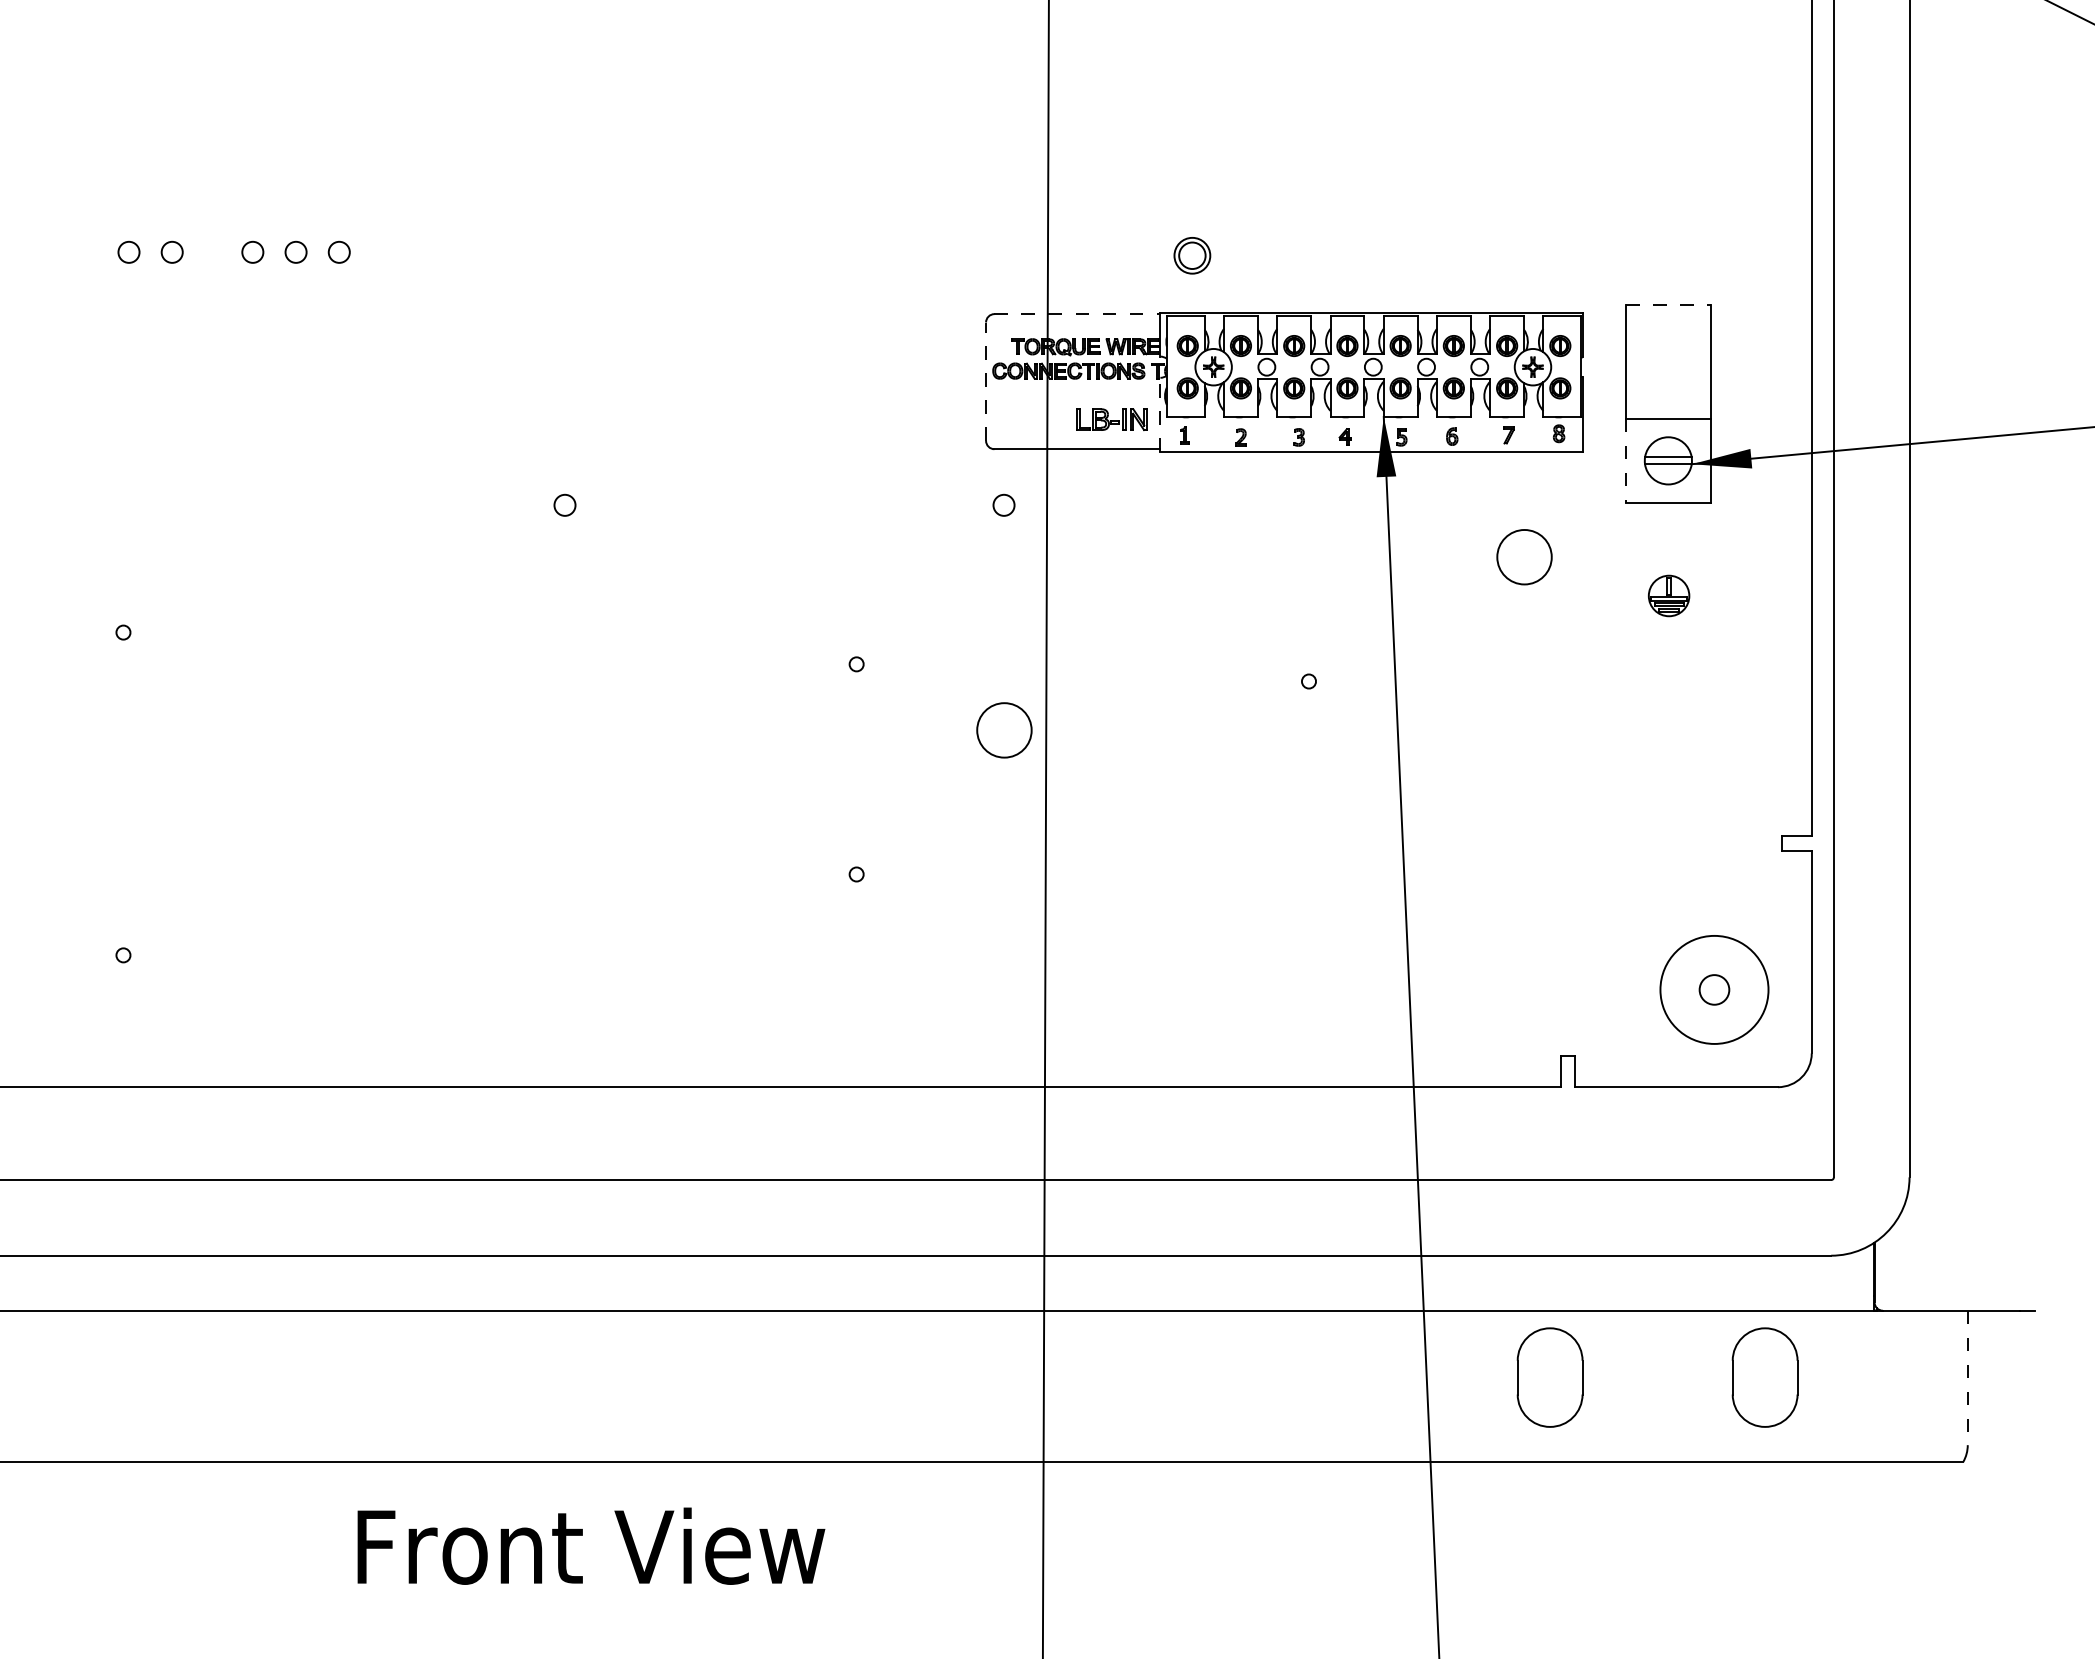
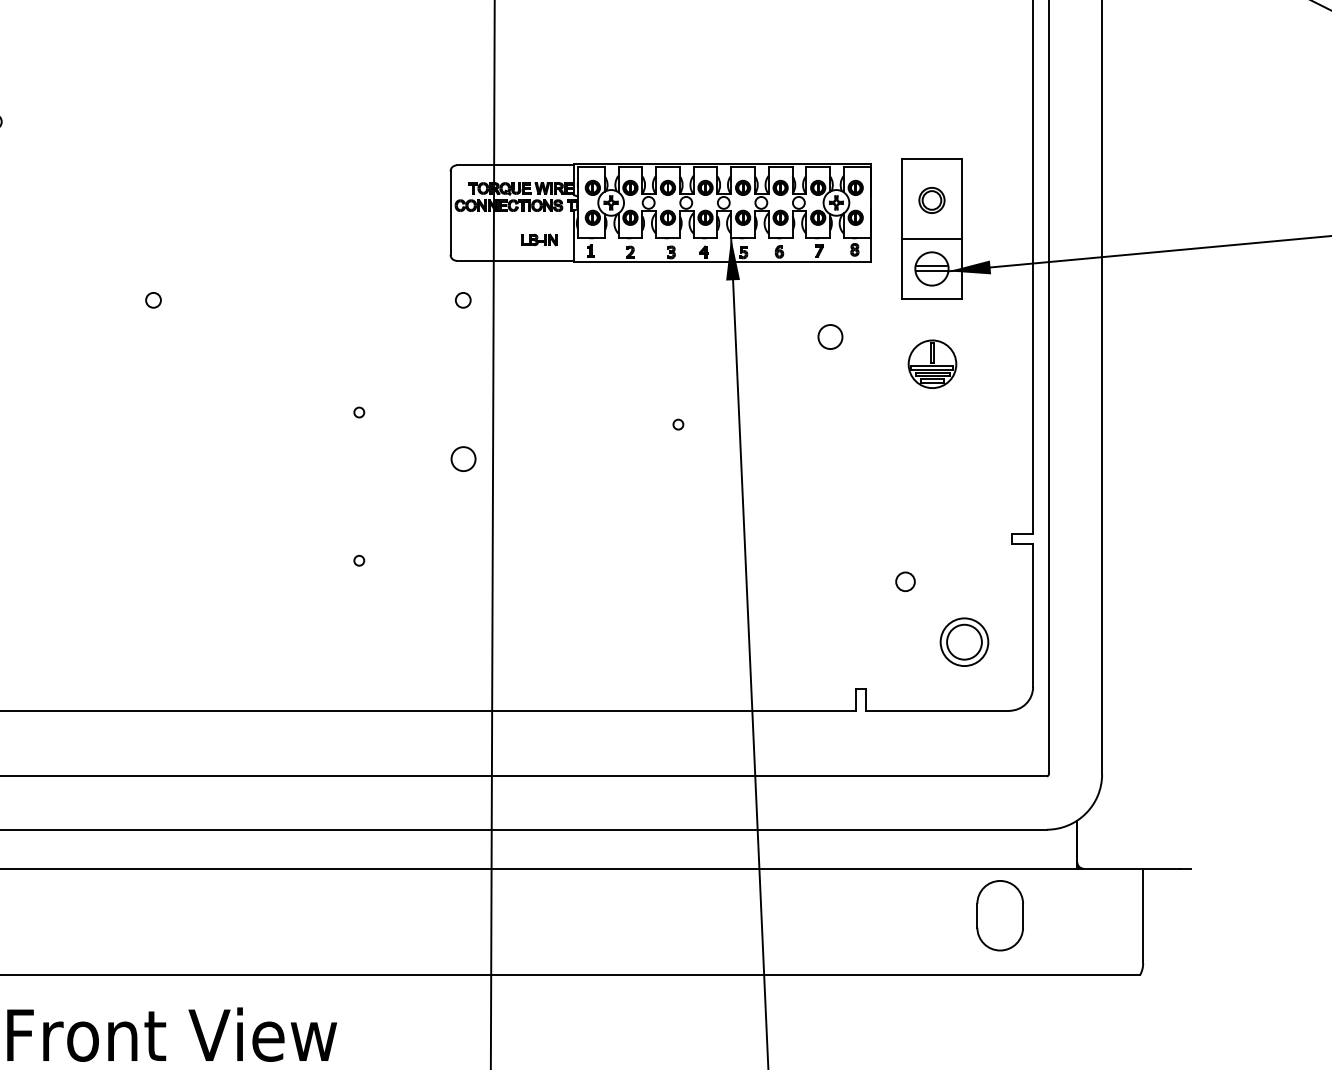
part: (1192, 255) -> (932, 200), moved
line: (1668, 304) -> (932, 158), dashed -> solid
line: (1077, 314) -> (515, 165), dashed -> solid
line: (986, 381) -> (450, 212), dashed -> solid
line: (1160, 414) -> (573, 236), dashed -> solid
part: (1111, 419) -> (539, 239), size x0.71
line: (1626, 461) -> (902, 269), dashed -> solid
circle: (1524, 557) -> (830, 337), size x0.62
part: (1668, 595) -> (932, 363), size x1.67
circle: (1004, 730) -> (463, 459), size x0.62
circle: (1630, 904) -> (905, 581), added
circle: (1714, 989) -> (964, 641), size x0.62
circle: (1714, 989) -> (964, 641), size x1.67
part: (1549, 1377) -> (848, 915), removed
line: (1967, 1378) -> (1143, 916), dashed -> solid

